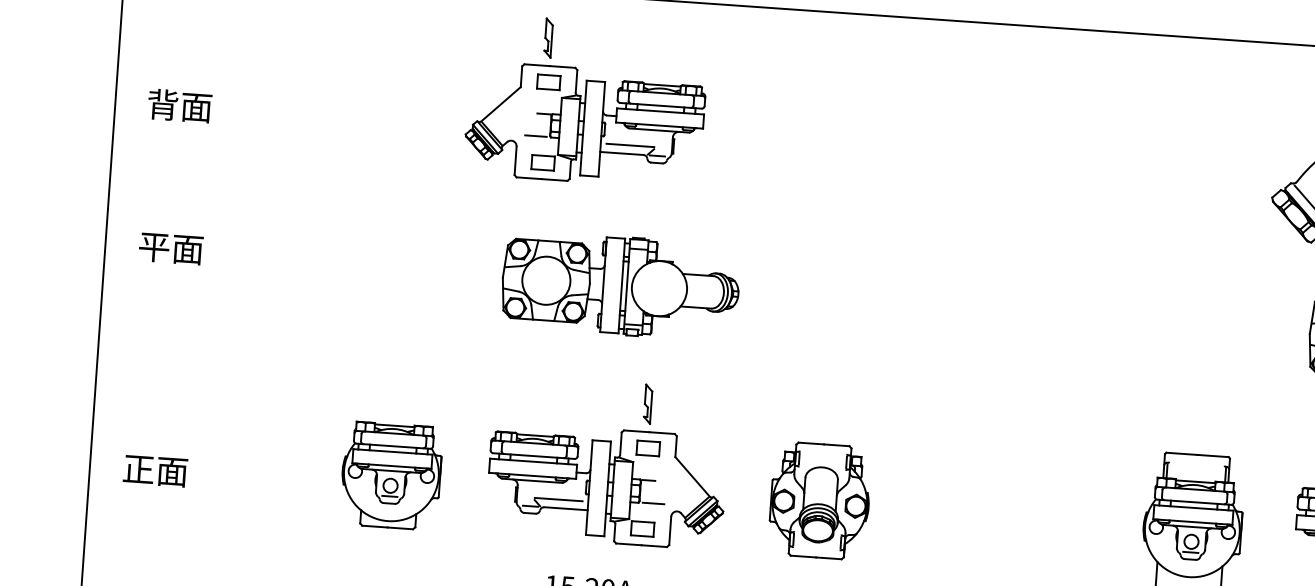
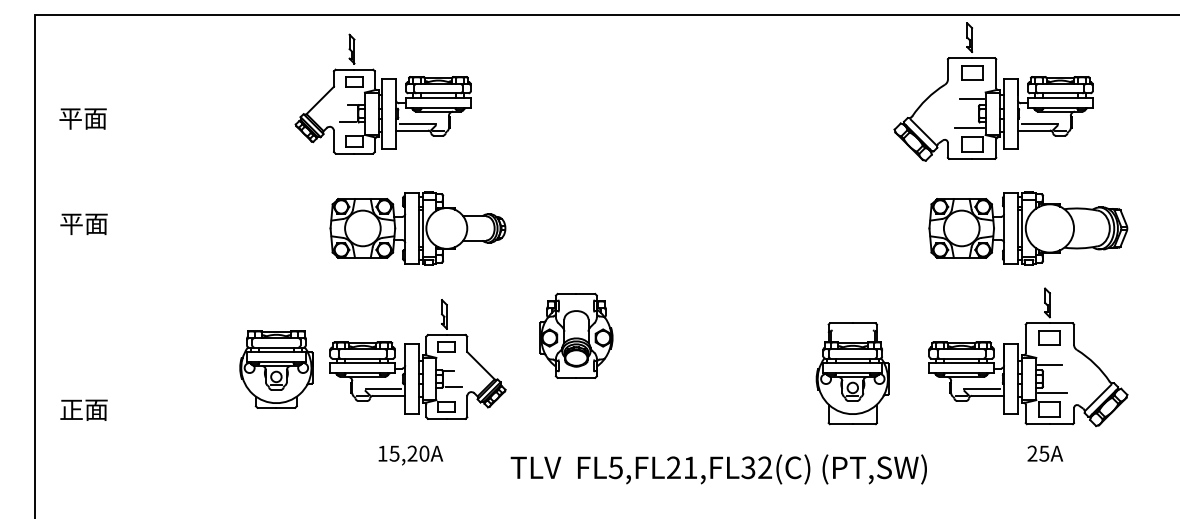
text: (162, 103) -> (70, 117), 背面 -> 平面
text: (154, 470) -> (83, 409), moved
part: (391, 475) -> (276, 369), moved
part: (820, 500) -> (576, 335), moved

